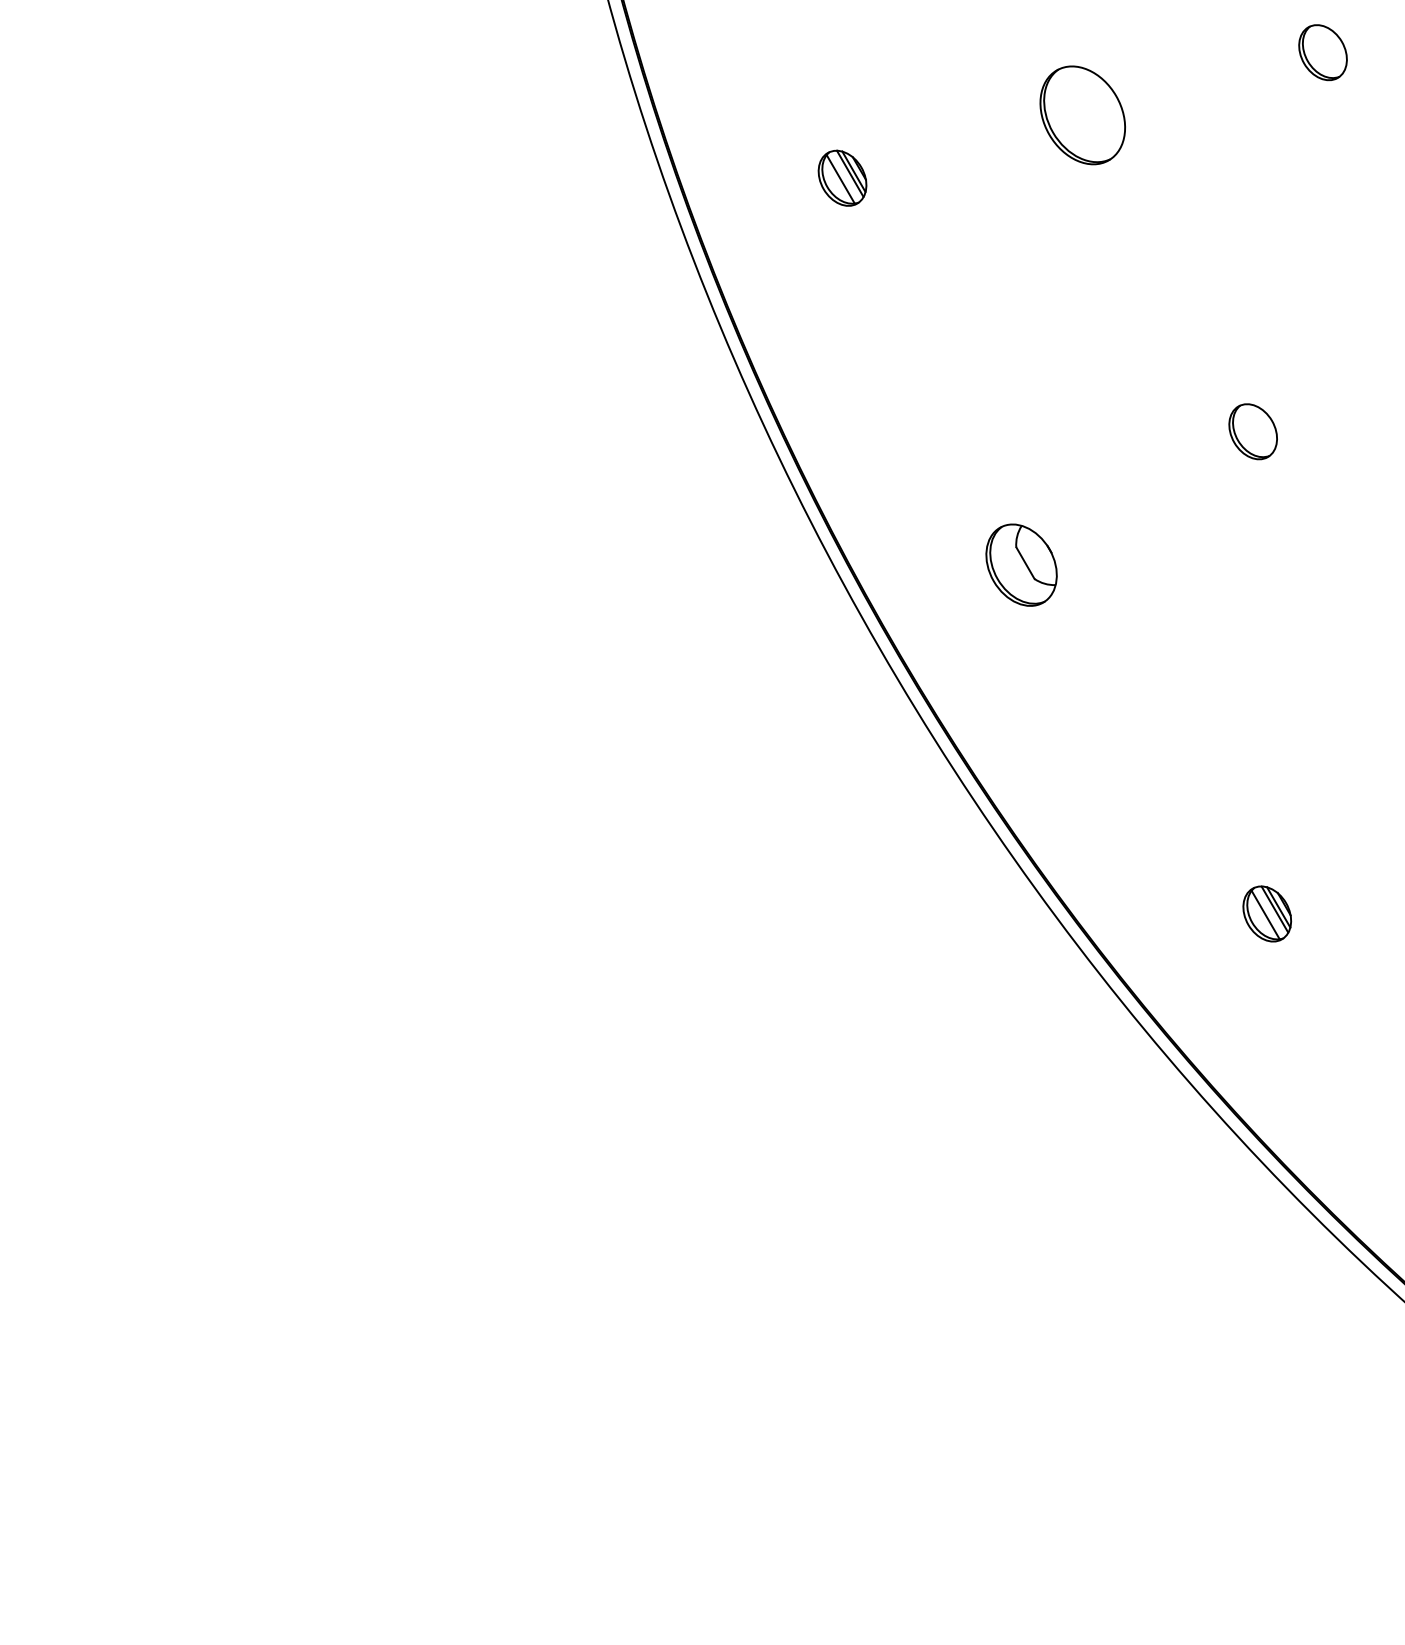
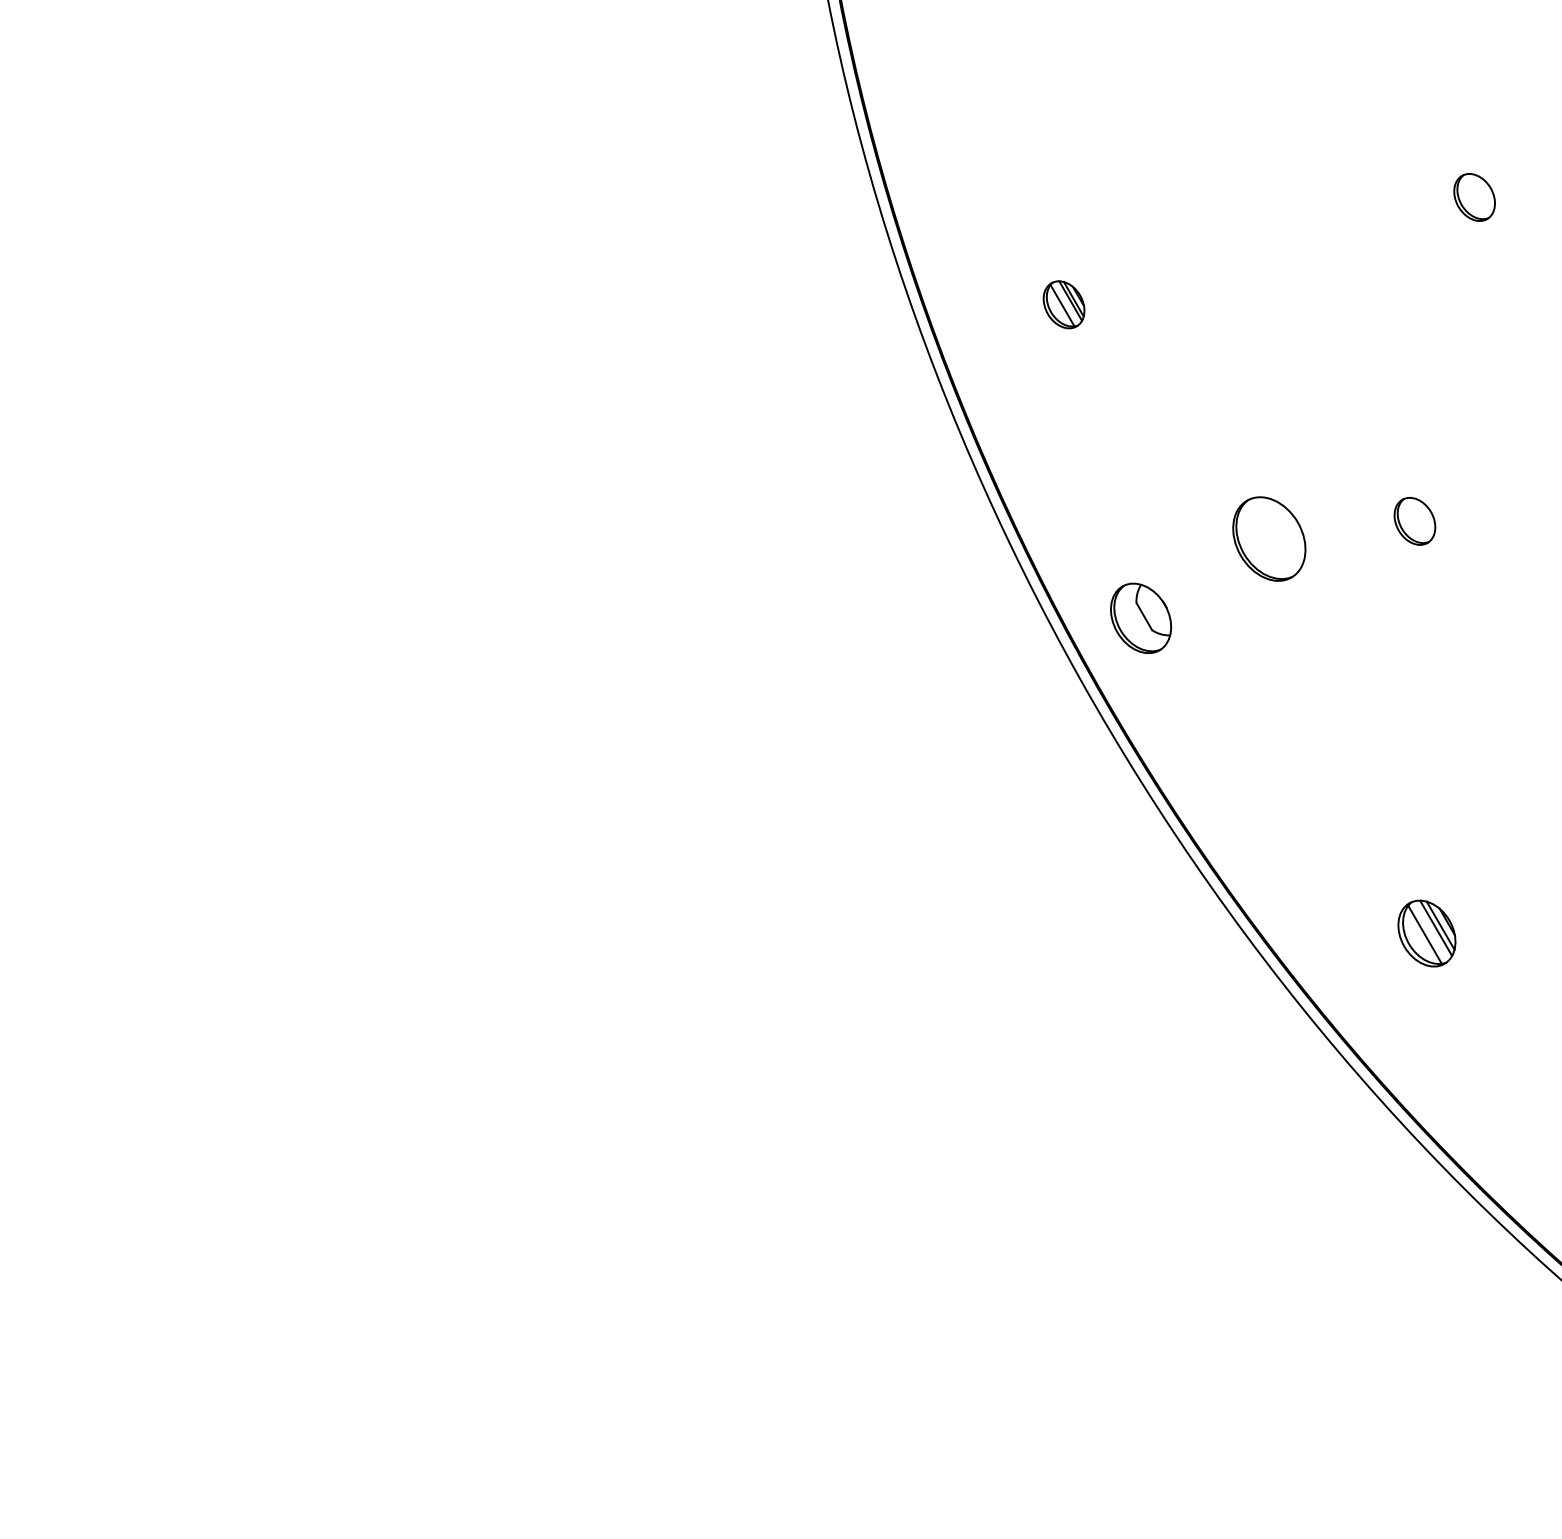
part: (1082, 114) -> (1269, 538), moved
part: (1022, 564) -> (1141, 617), moved
part: (1266, 912) -> (1426, 932), size x1.4

